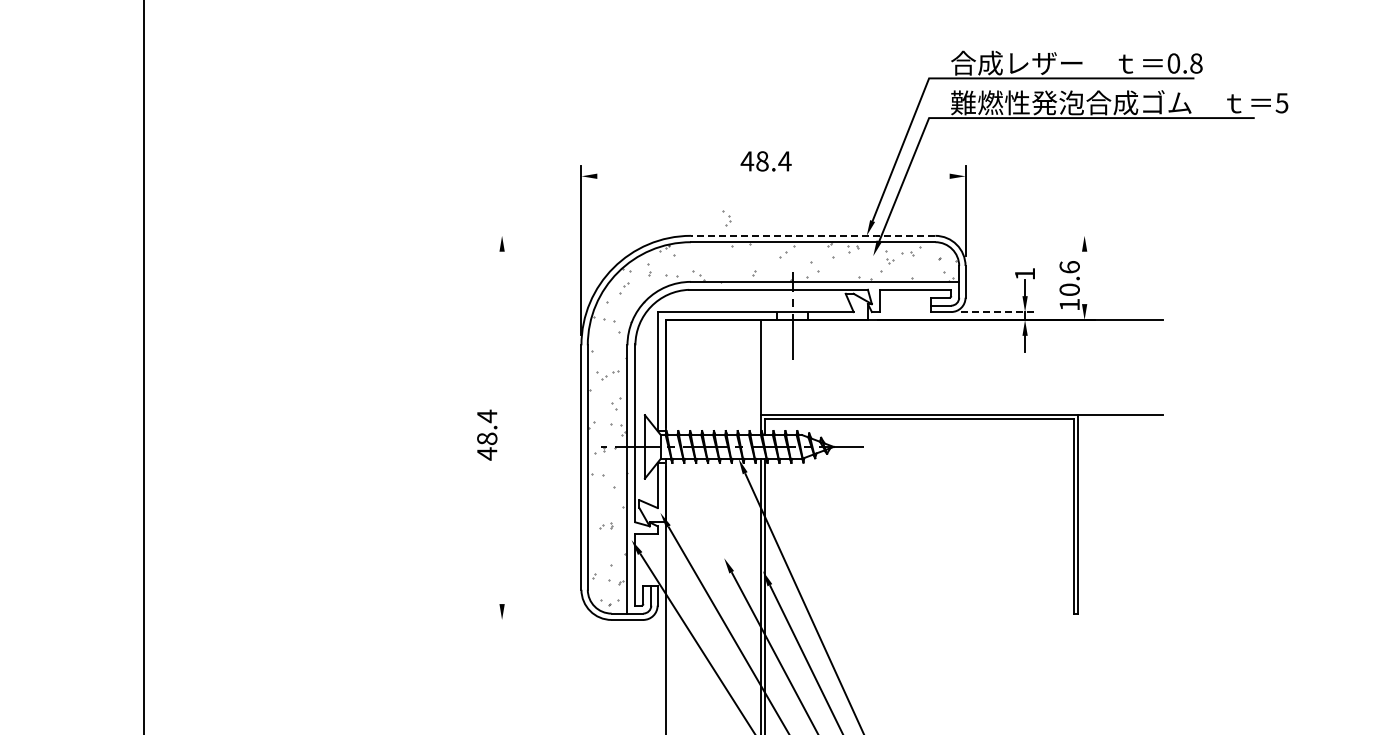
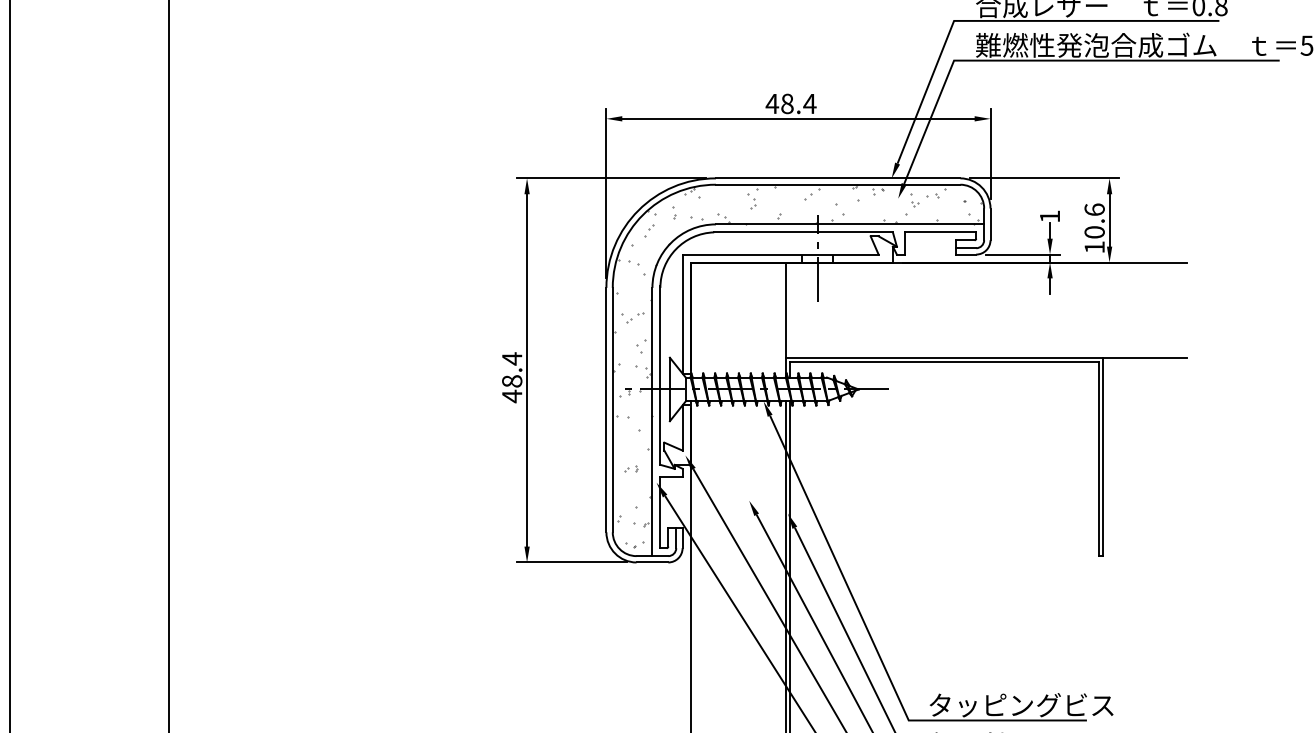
line: (773, 176) -> (798, 119), added
part: (726, 218) -> (751, 202), moved
line: (586, 235) -> (611, 178), added
line: (812, 235) -> (837, 178), dashed -> solid
line: (1019, 235) -> (1044, 178), added
line: (1084, 277) -> (1109, 220), added
line: (998, 312) -> (1023, 255), dashed -> solid
line: (502, 427) -> (527, 370), added
line: (546, 619) -> (571, 562), added

